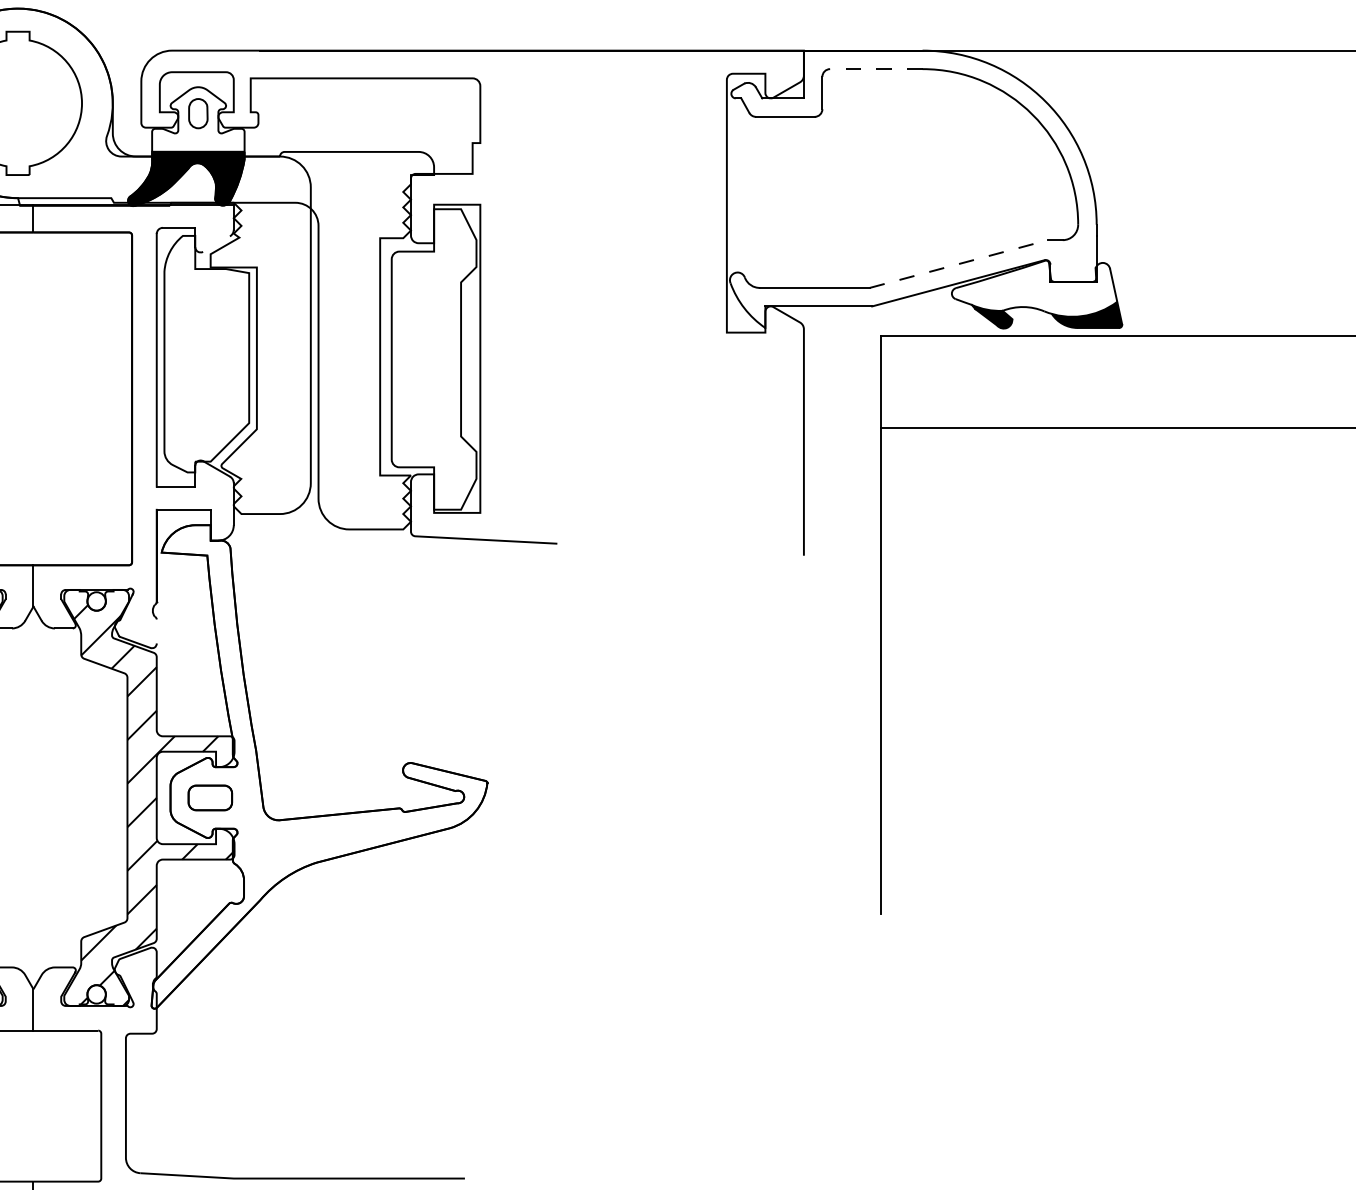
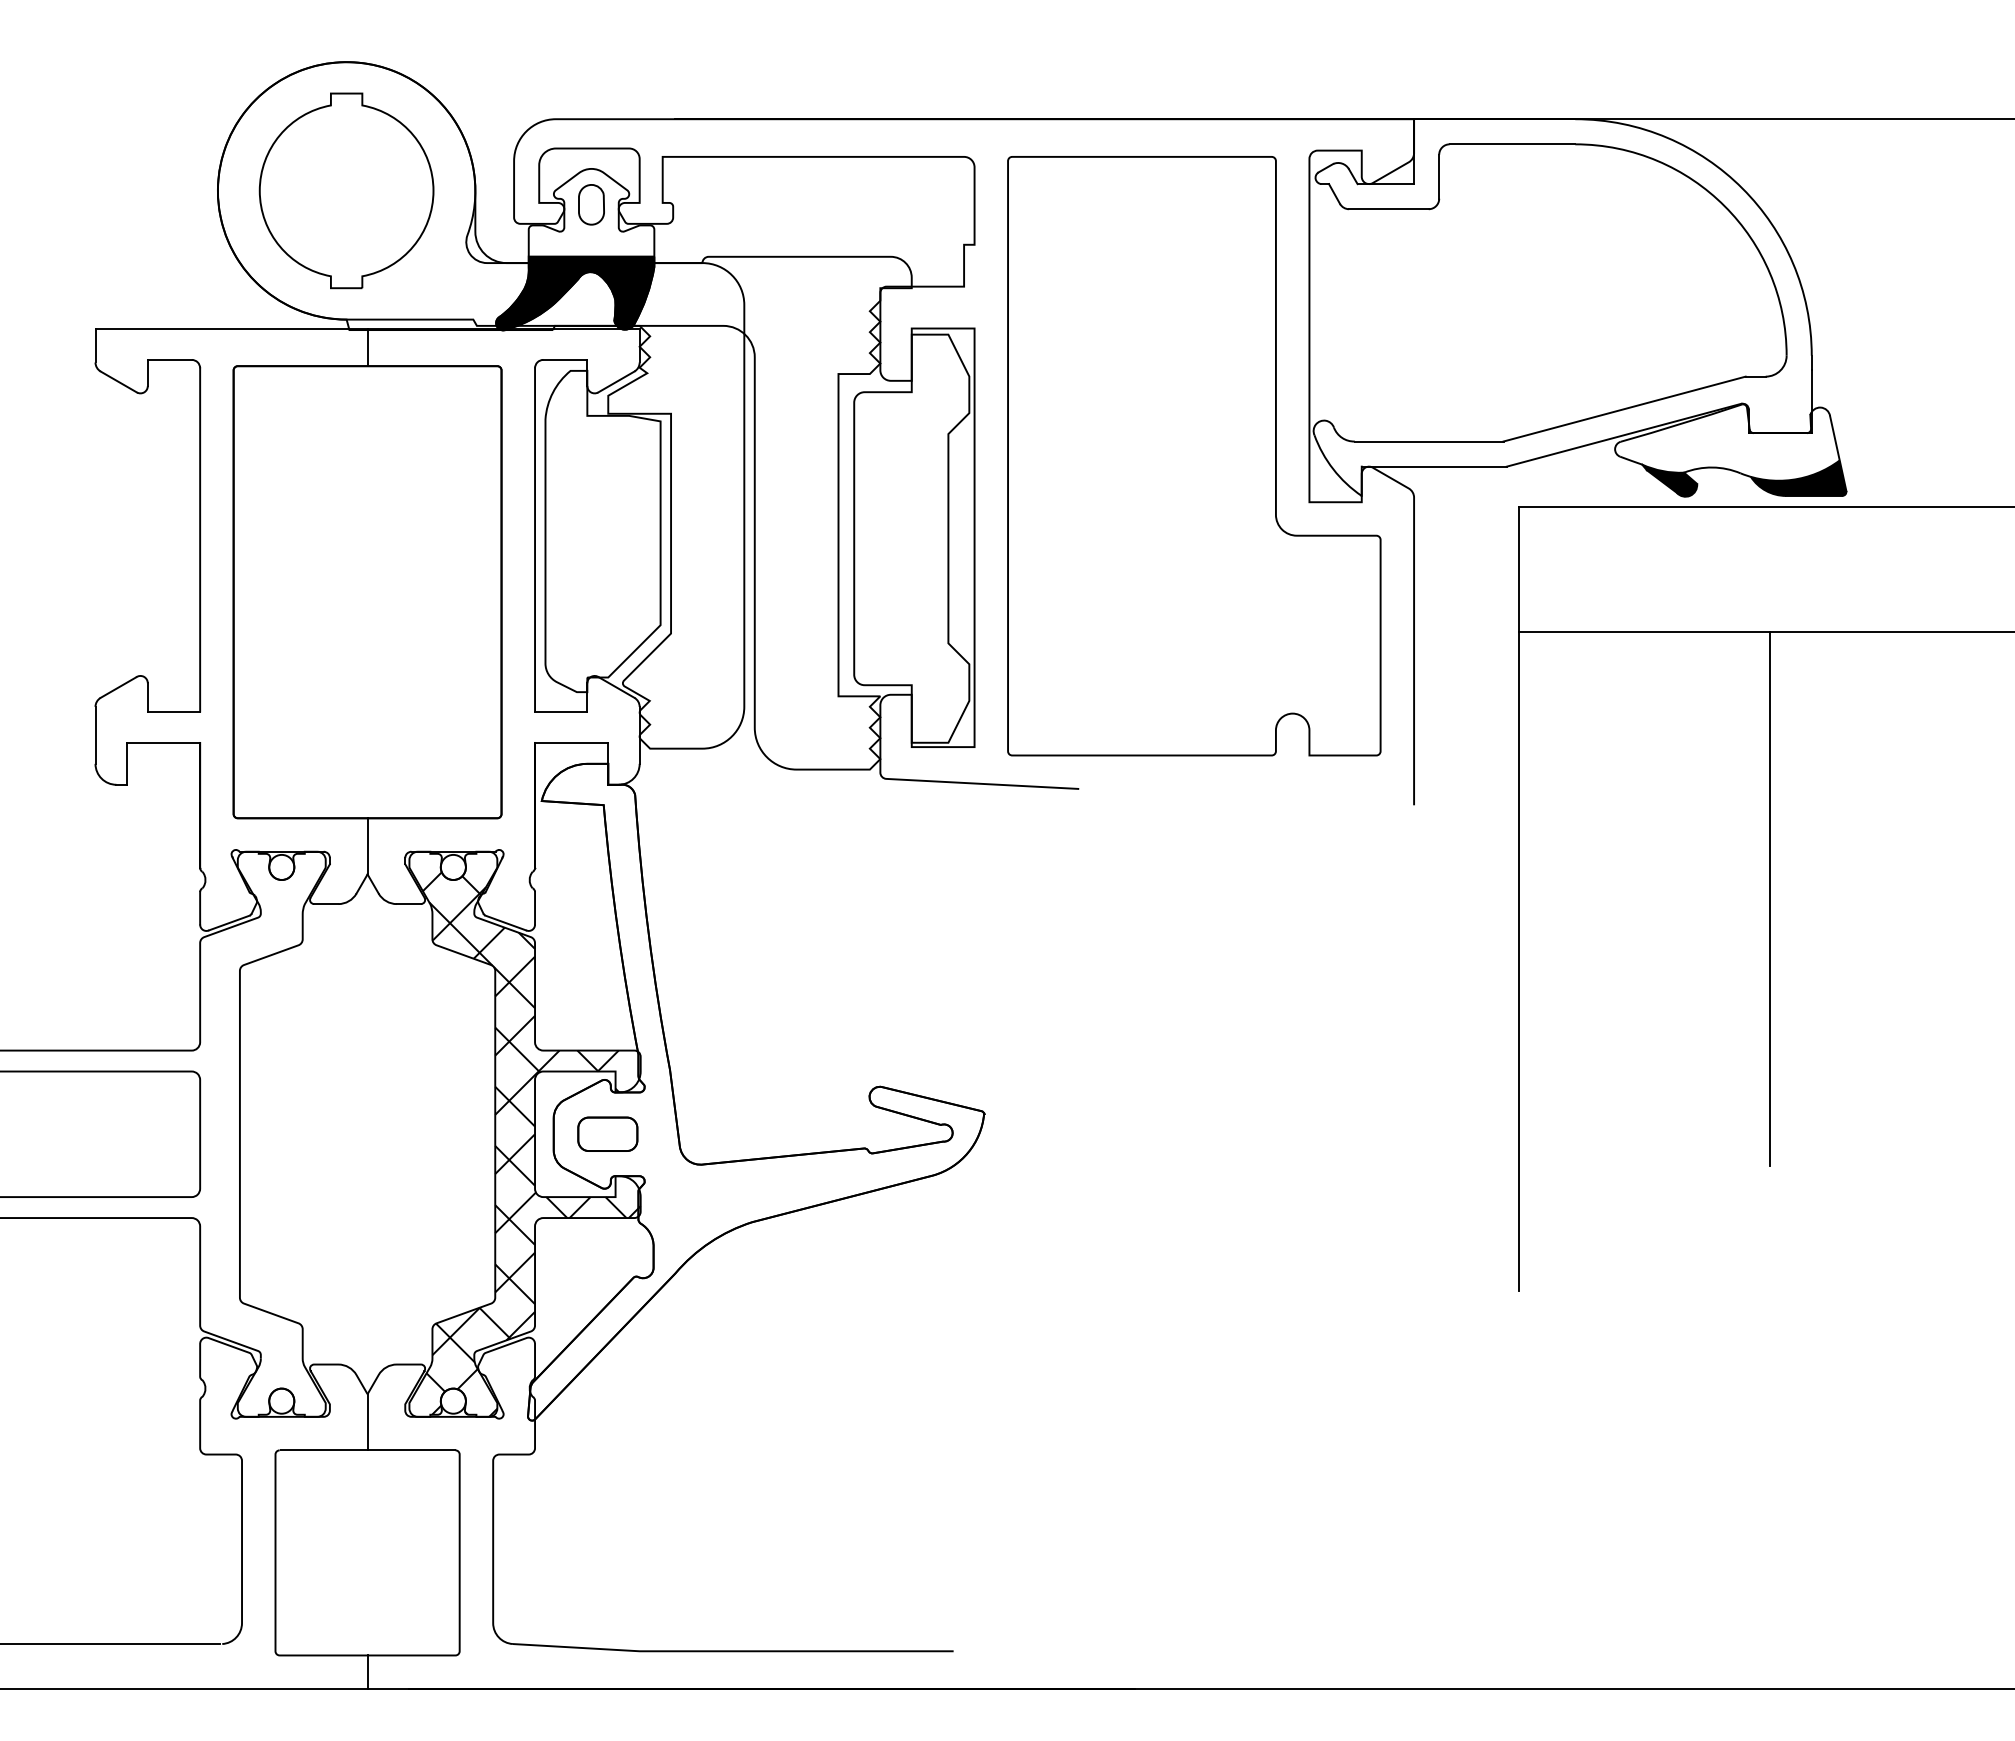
line: (876, 69) -> (1512, 144), dashed -> solid
line: (216, 243) -> (616, 381), added
line: (959, 263) -> (1625, 408), dashed -> solid
part: (642, 298) -> (1194, 456), added
line: (1065, 624) -> (1769, 898), added
line: (157, 630) -> (535, 907), added
hatch: (154, 806) -> (532, 1145), added

